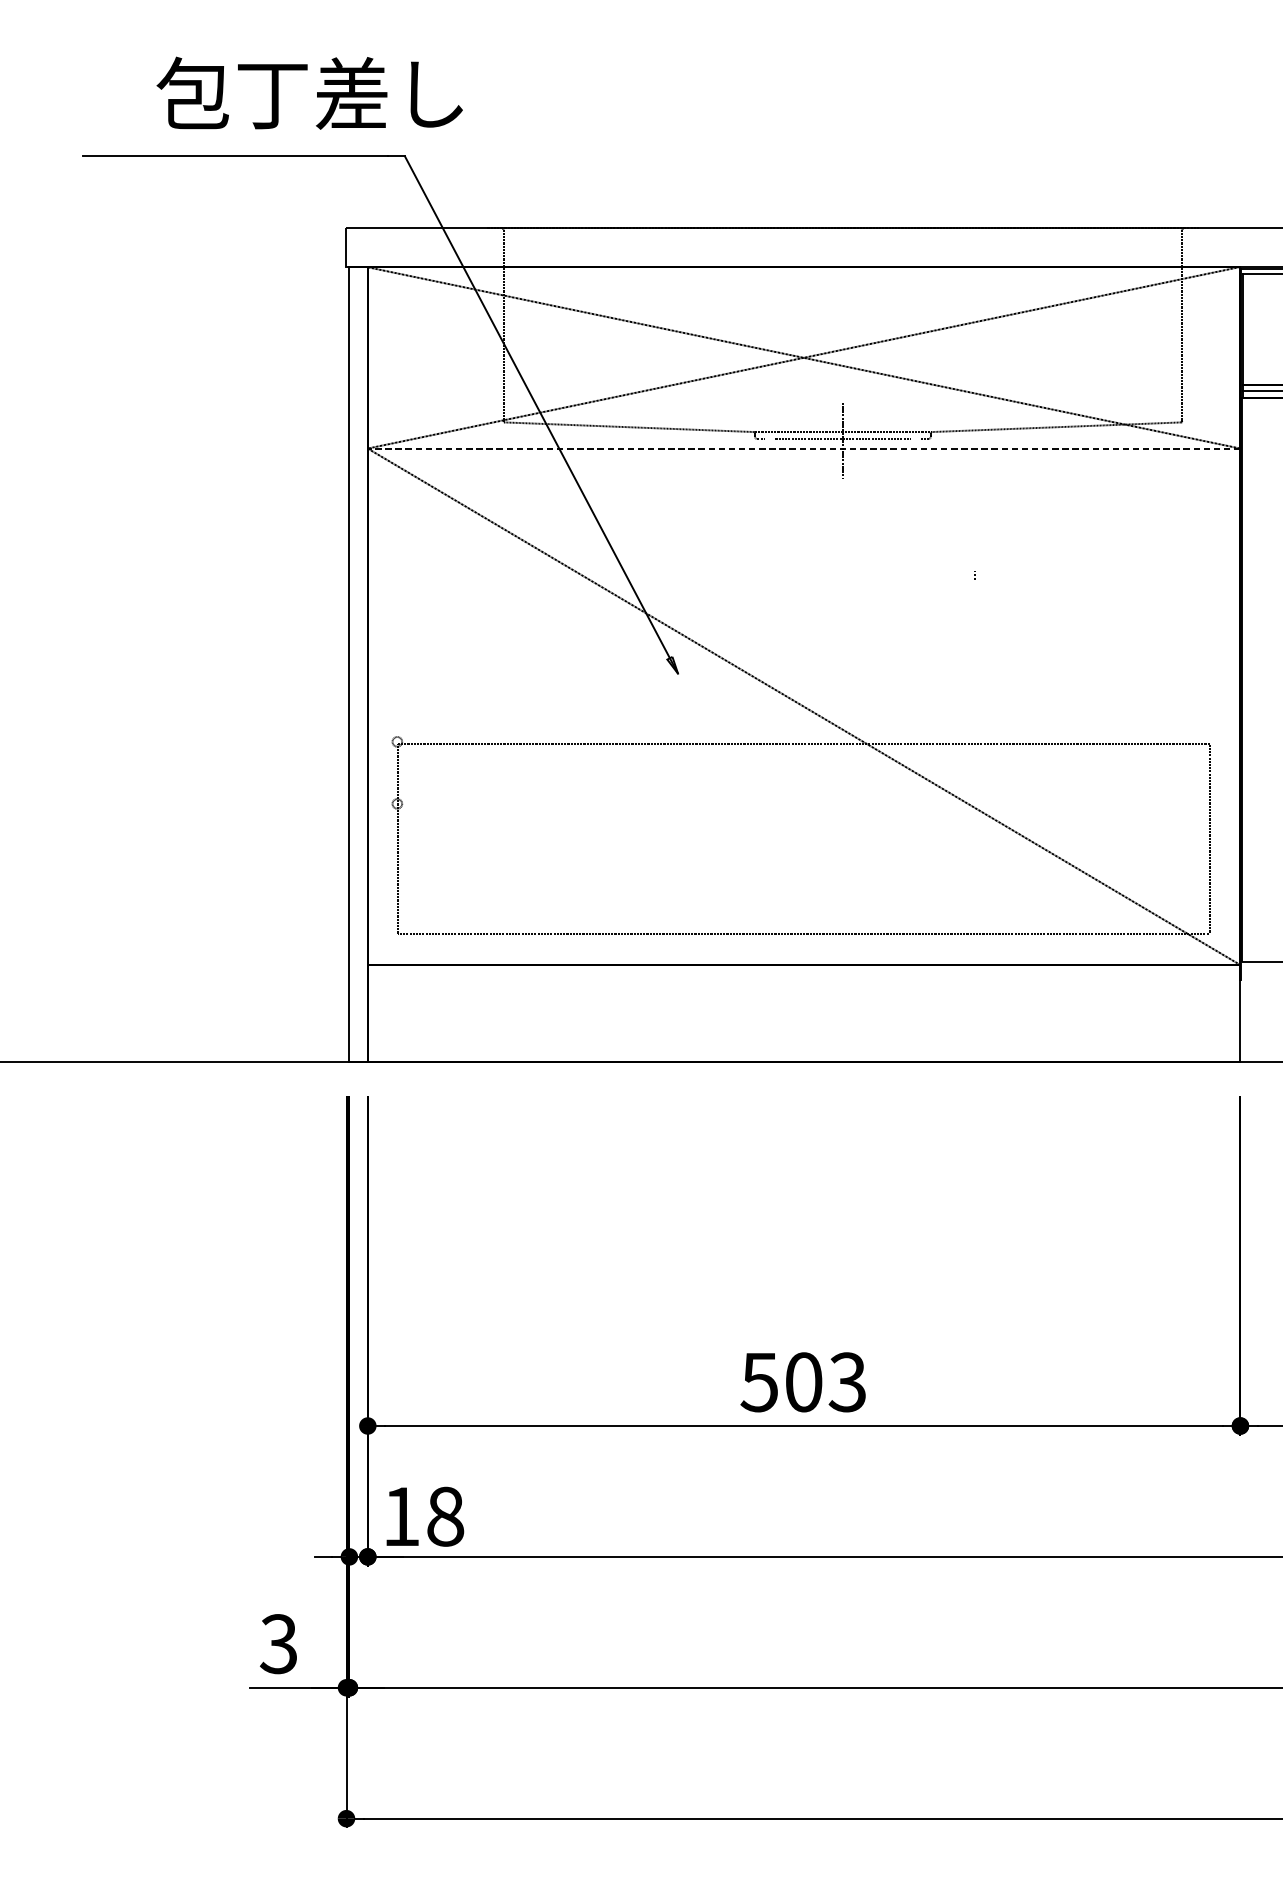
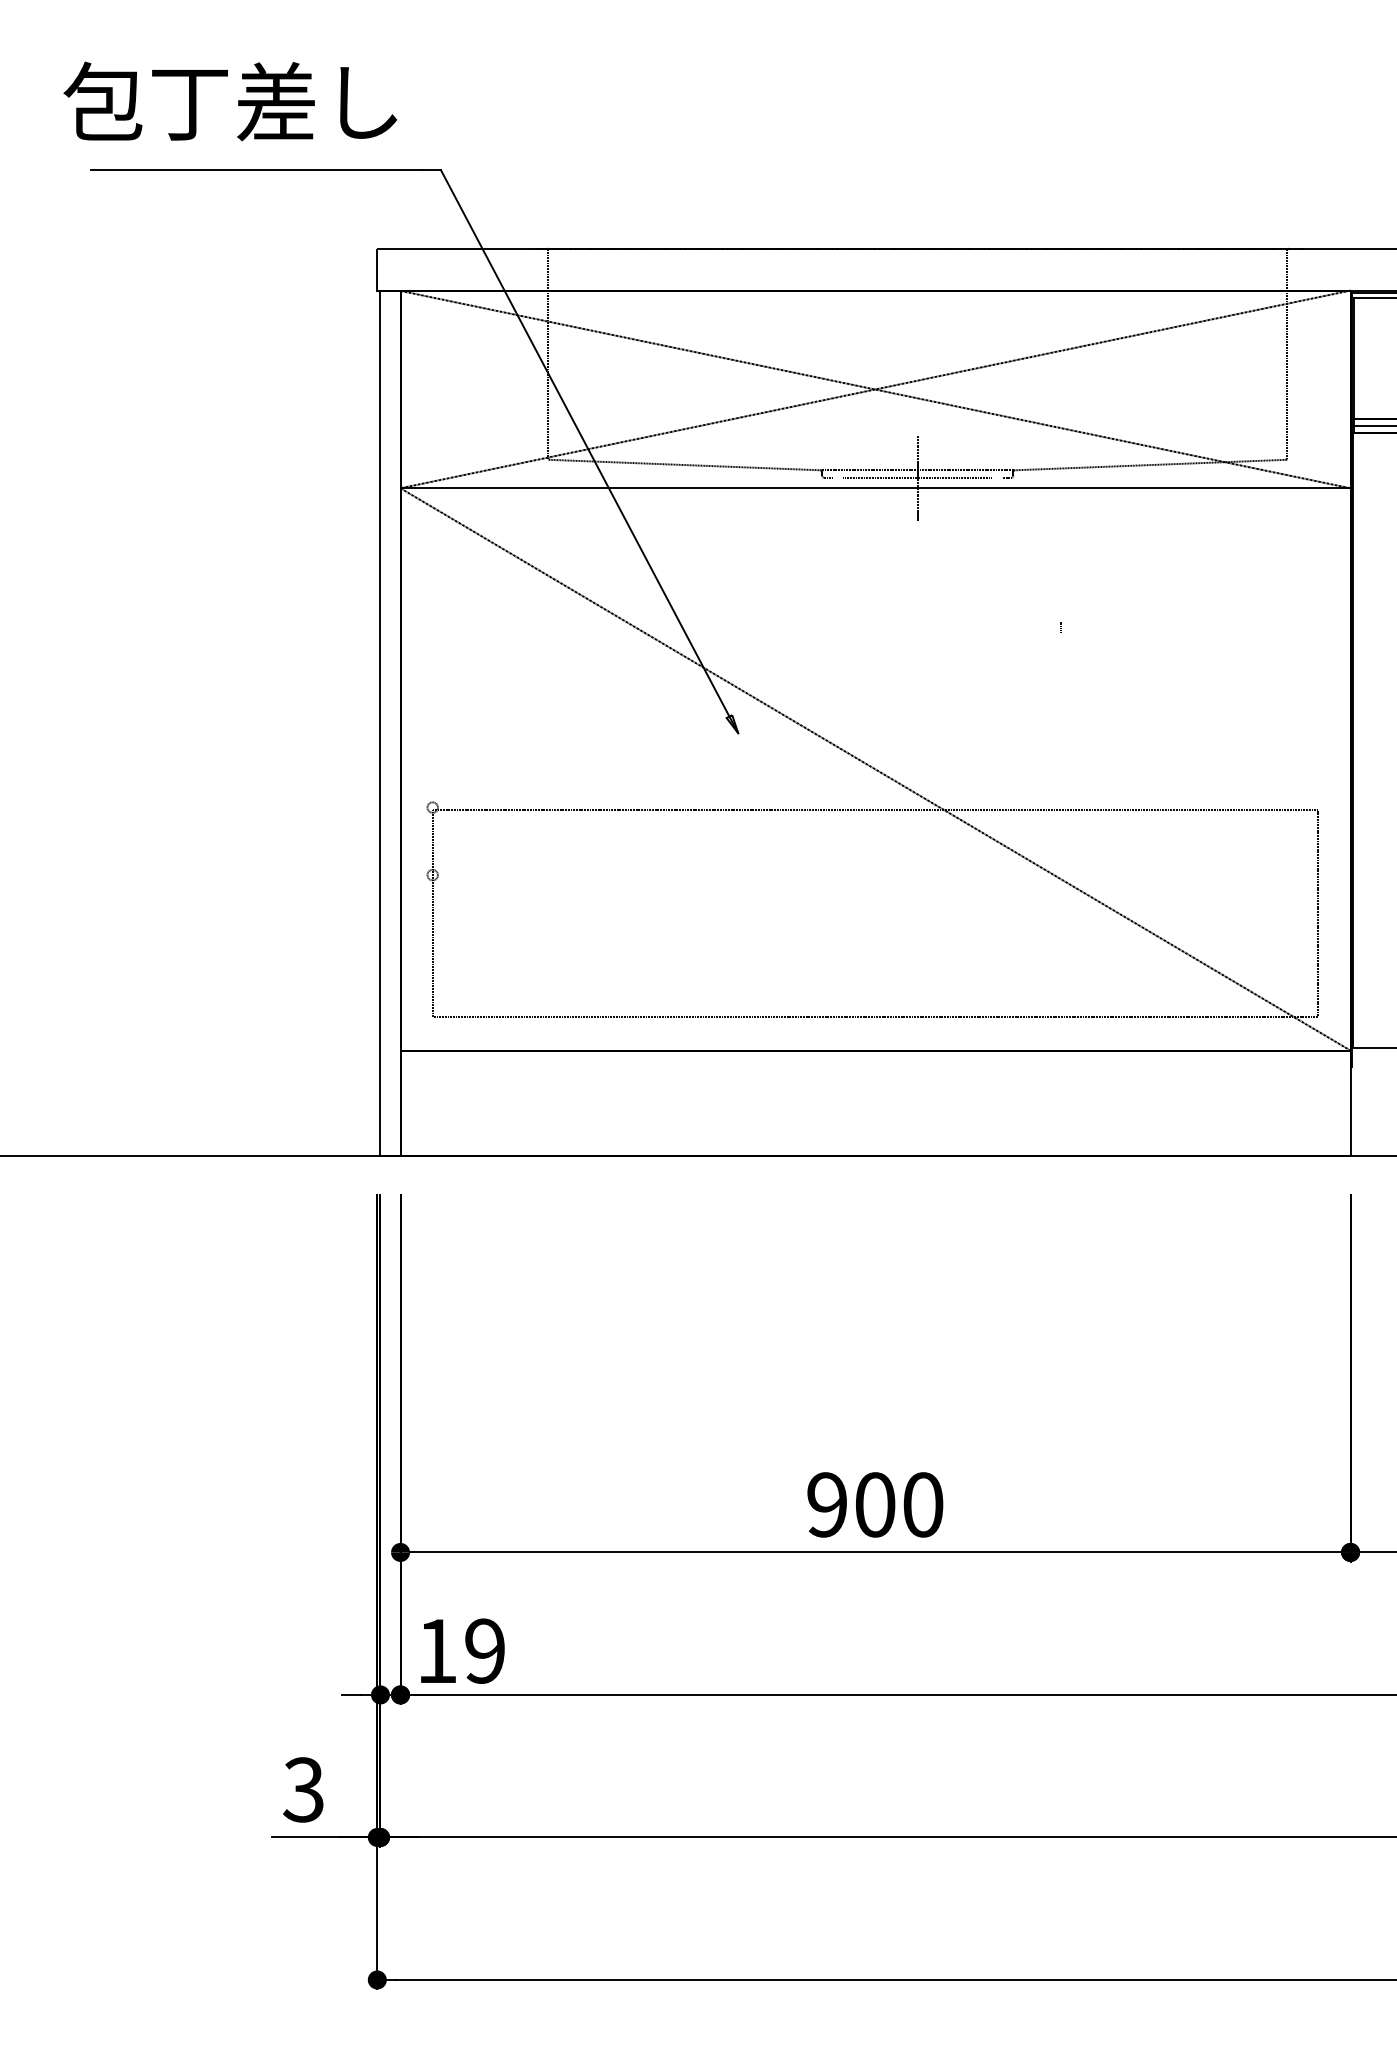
text: (309, 93) -> (229, 101), moved
line: (804, 448) -> (875, 488), dashed -> solid
text: (803, 1381) -> (874, 1504), 503 -> 900
text: (445, 1516) -> (485, 1650), 18 -> 19

